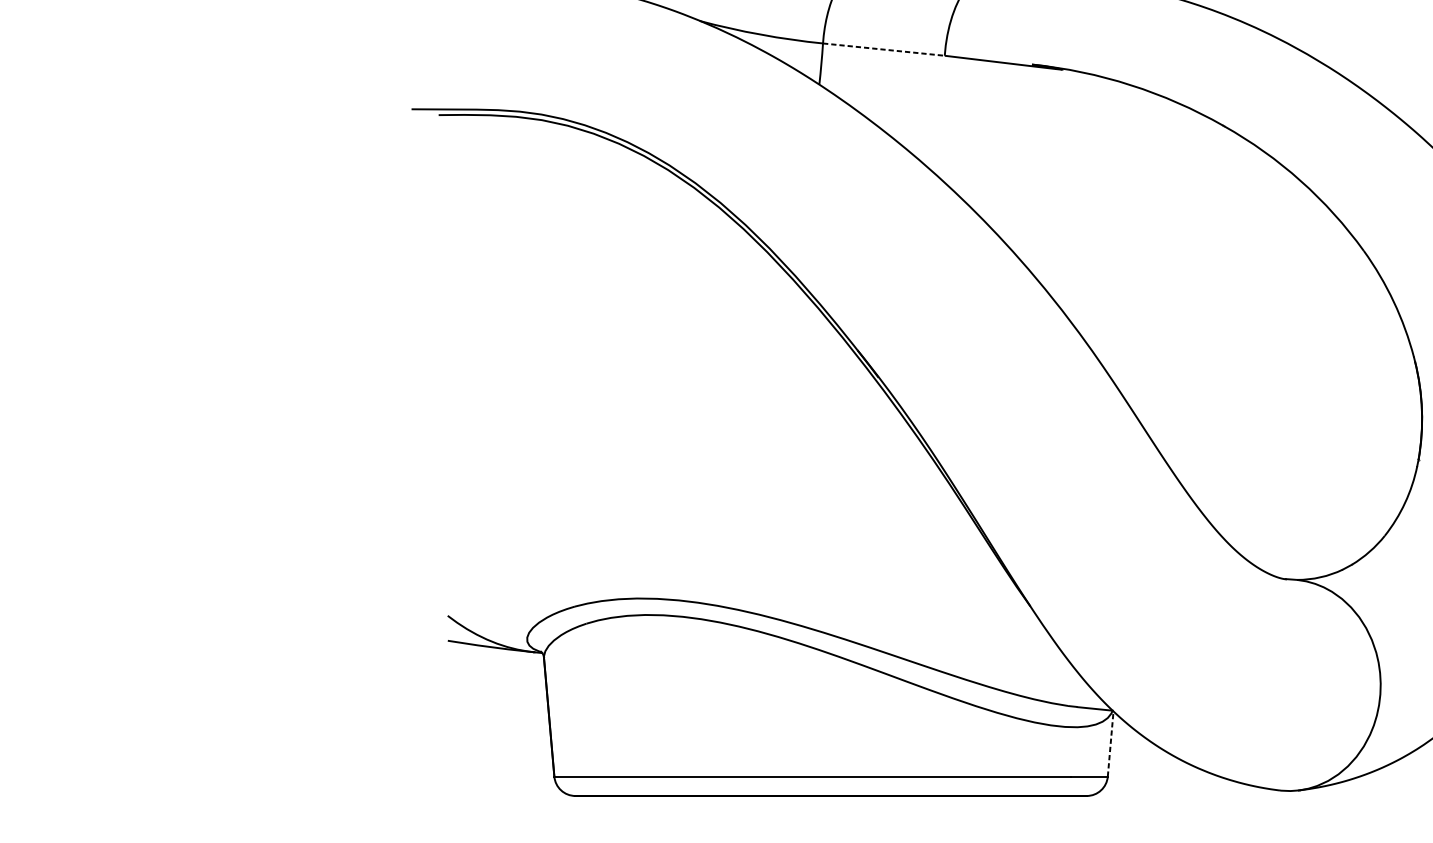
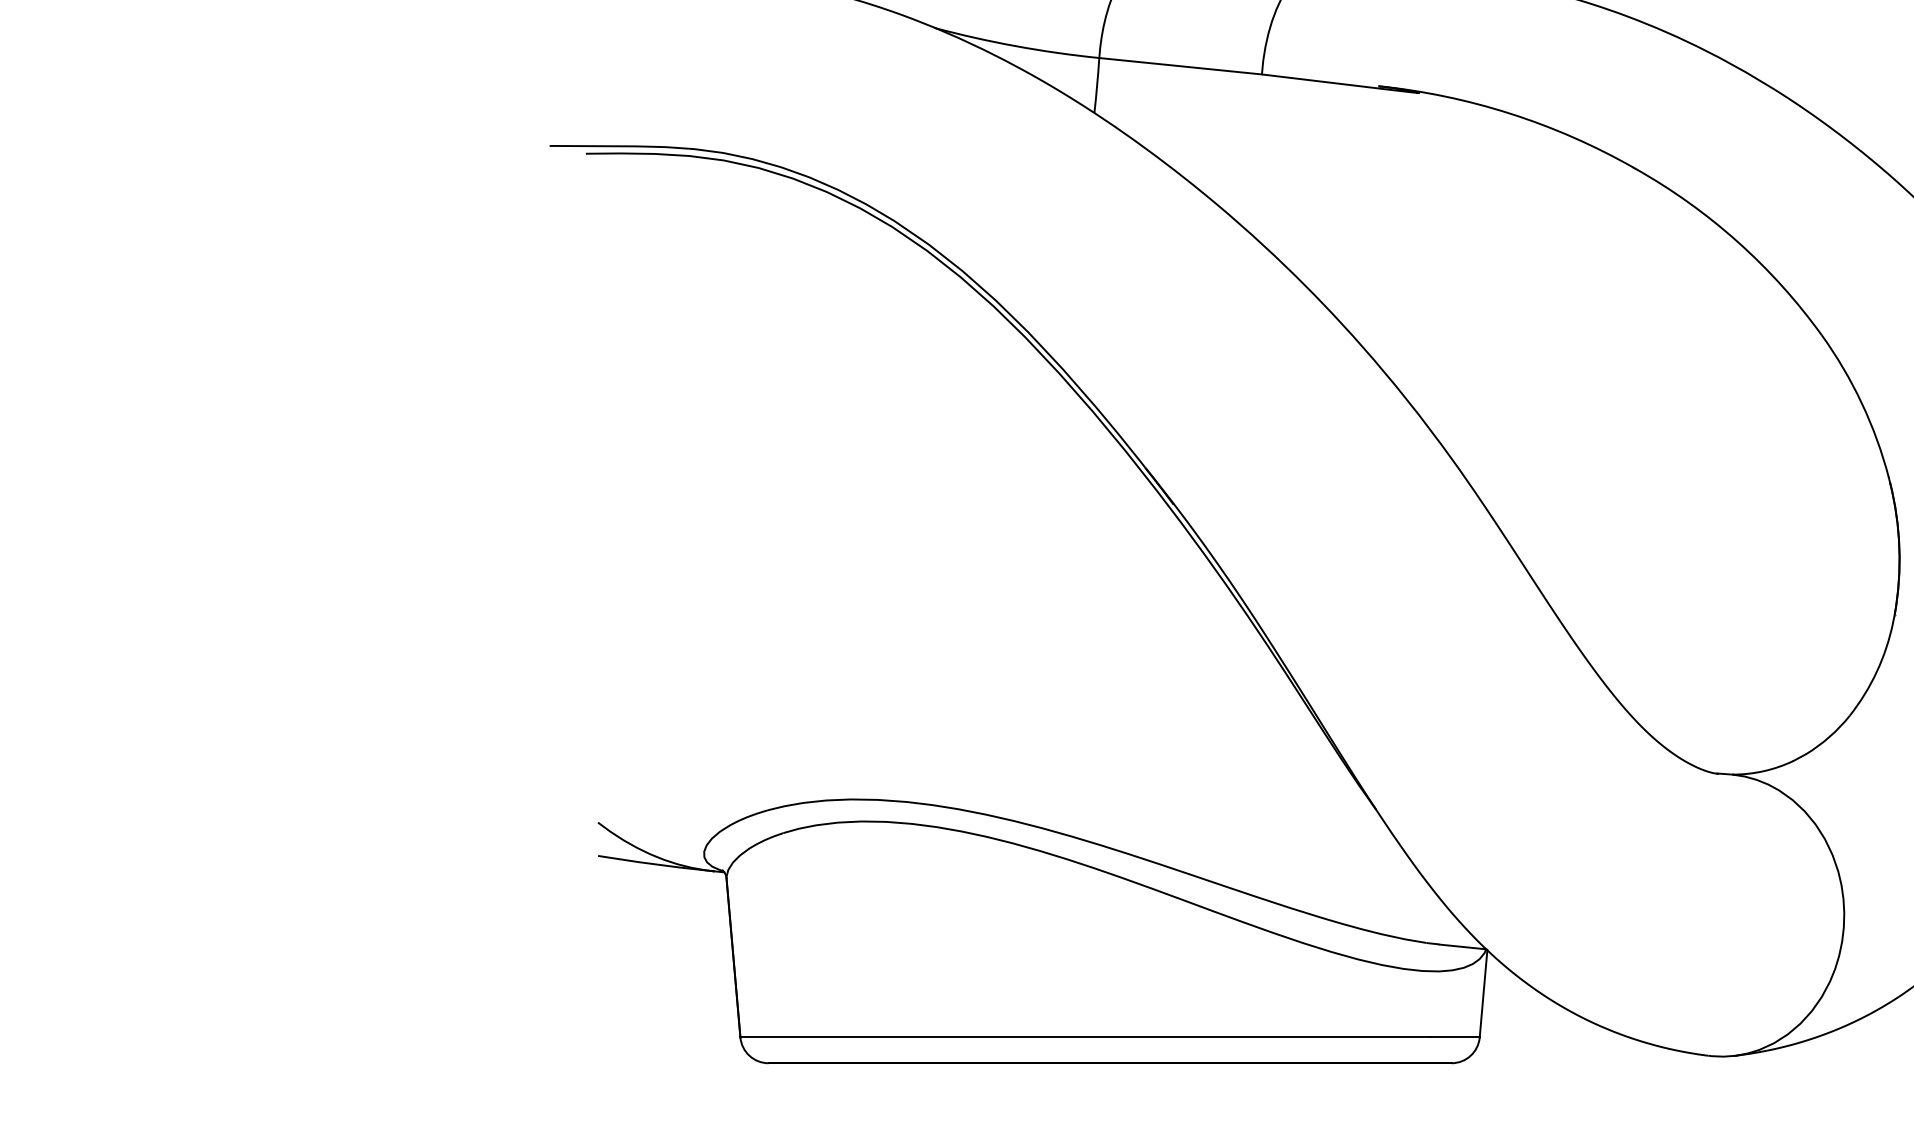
line: (883, 49) -> (1180, 66), dashed -> solid
line: (1110, 743) -> (1483, 993), dashed -> solid

